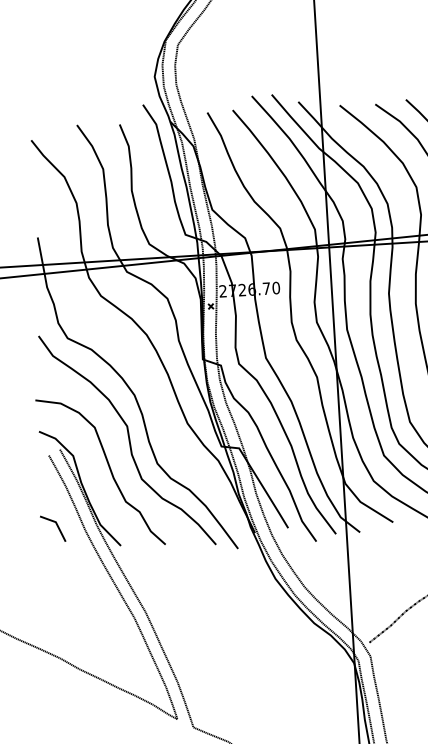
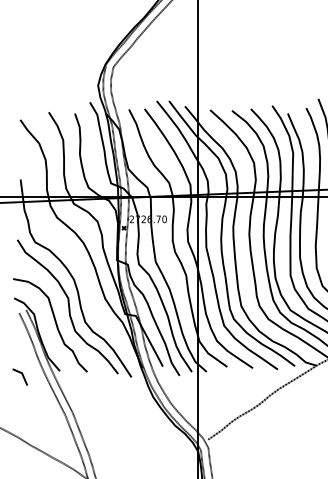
line: (55, 524) -> (21, 374), moved

